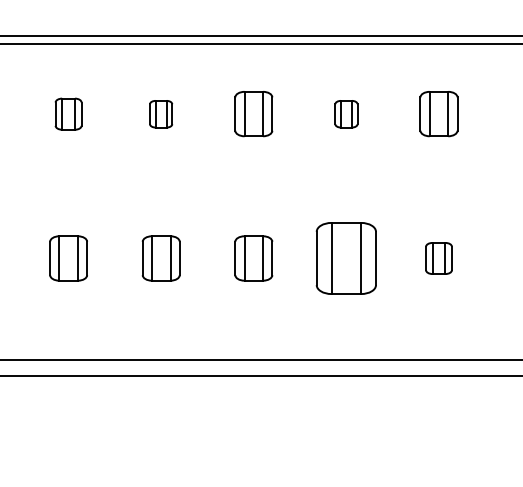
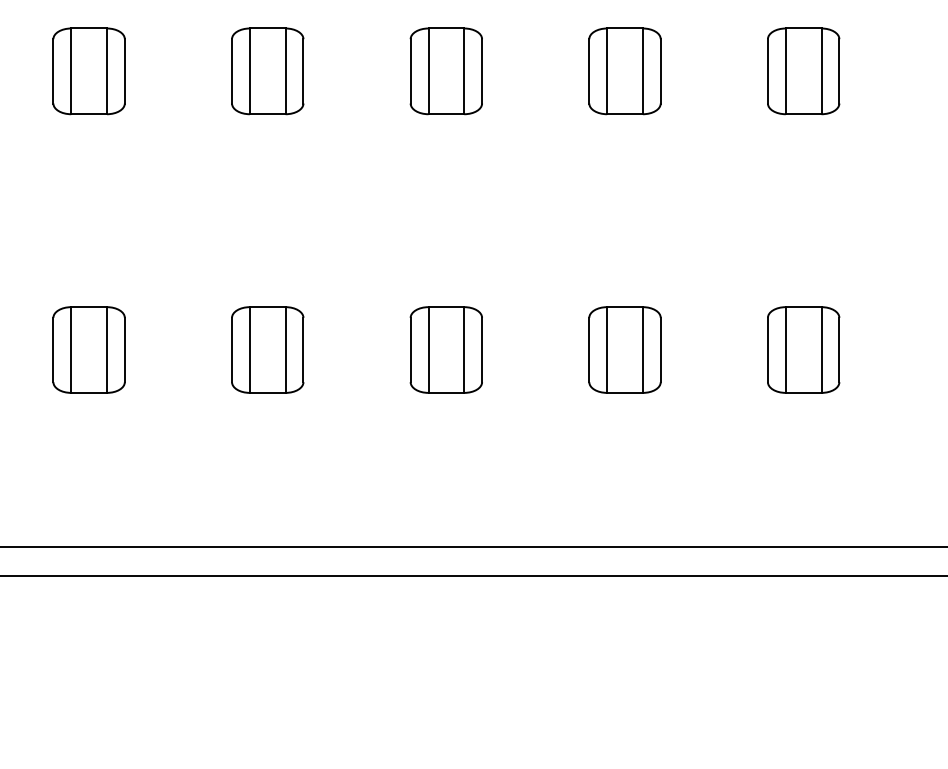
part: (68, 114) -> (88, 72), size x1.43
part: (160, 114) -> (266, 72), size x1.67
part: (346, 114) -> (625, 72), size x1.67
part: (346, 258) -> (625, 350), size x0.62
part: (438, 258) -> (802, 350), size x1.43

